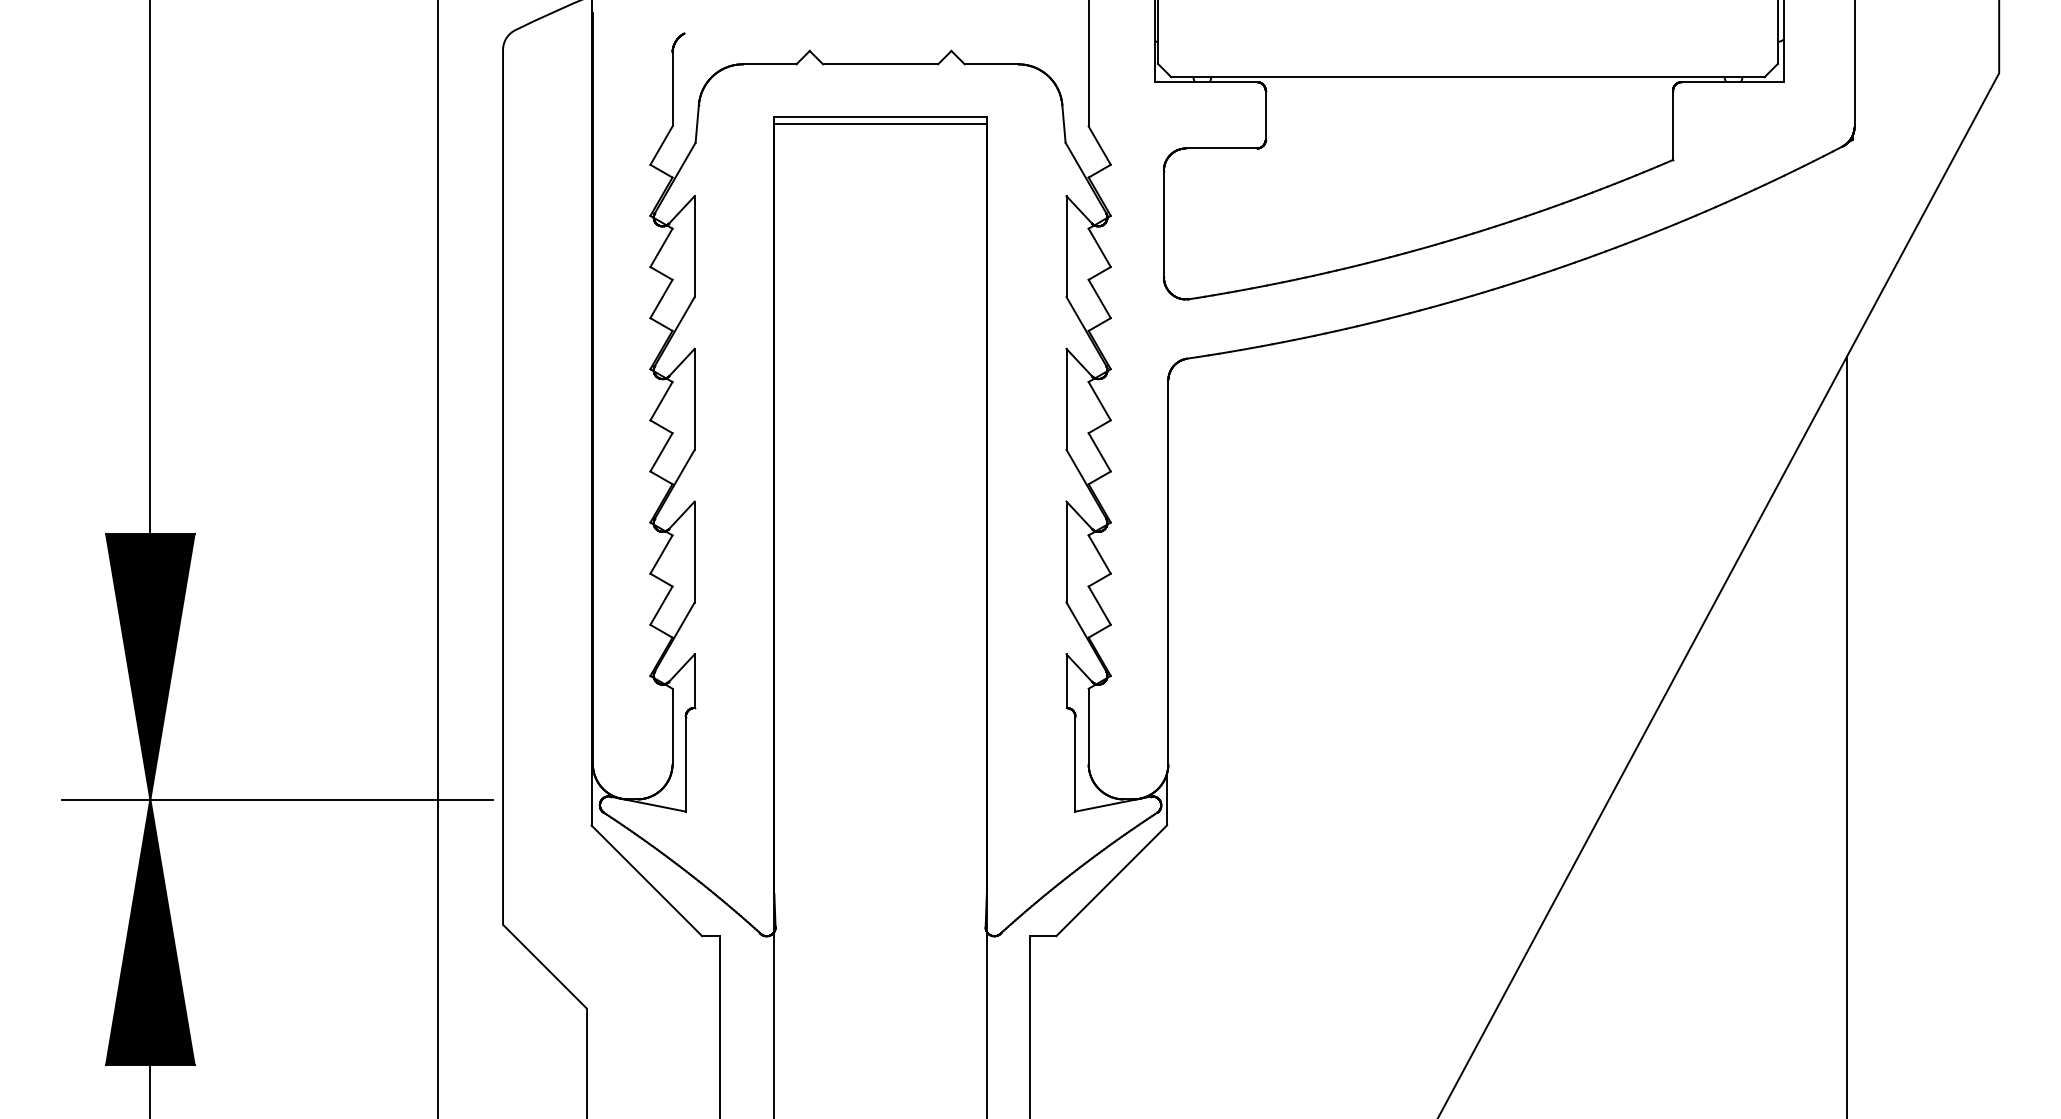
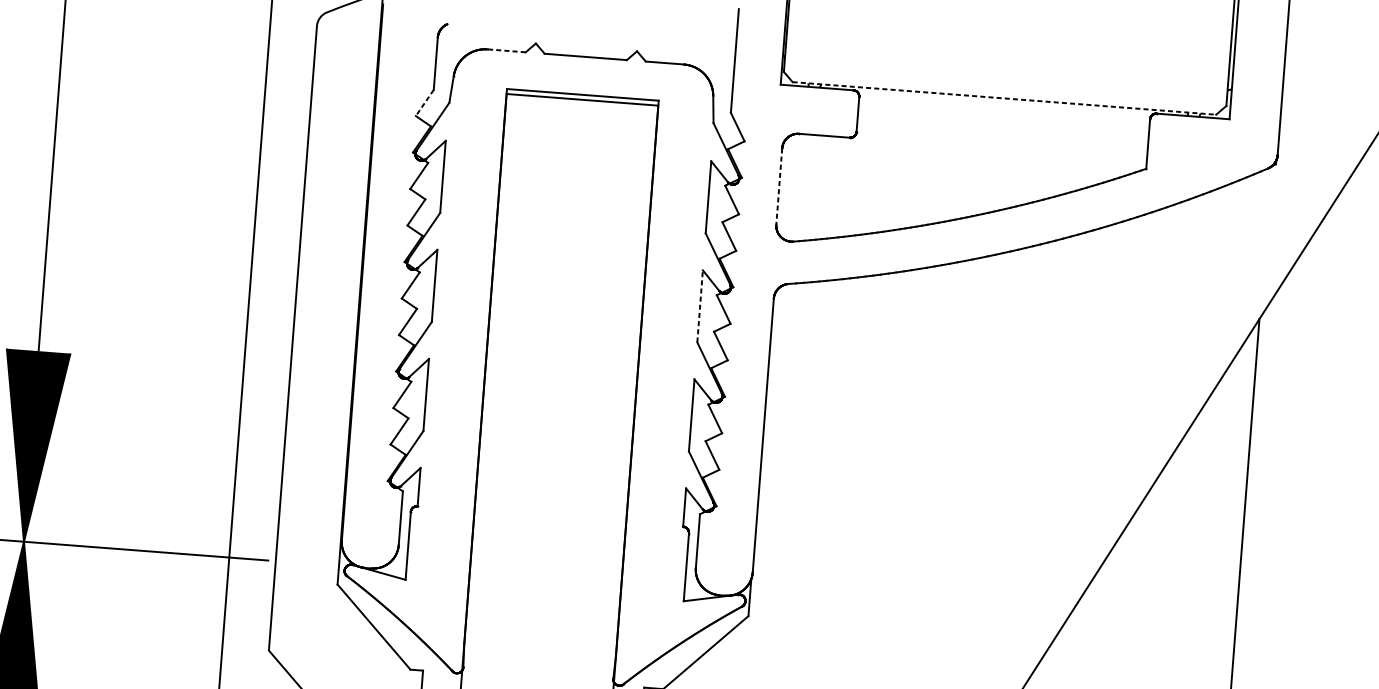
line: (769, 64) -> (506, 50), solid -> dashed
line: (1467, 77) -> (1004, 98), solid -> dashed
line: (661, 146) -> (424, 103), solid -> dashed
line: (1163, 224) -> (778, 186), solid -> dashed
line: (1066, 398) -> (700, 305), solid -> dashed

